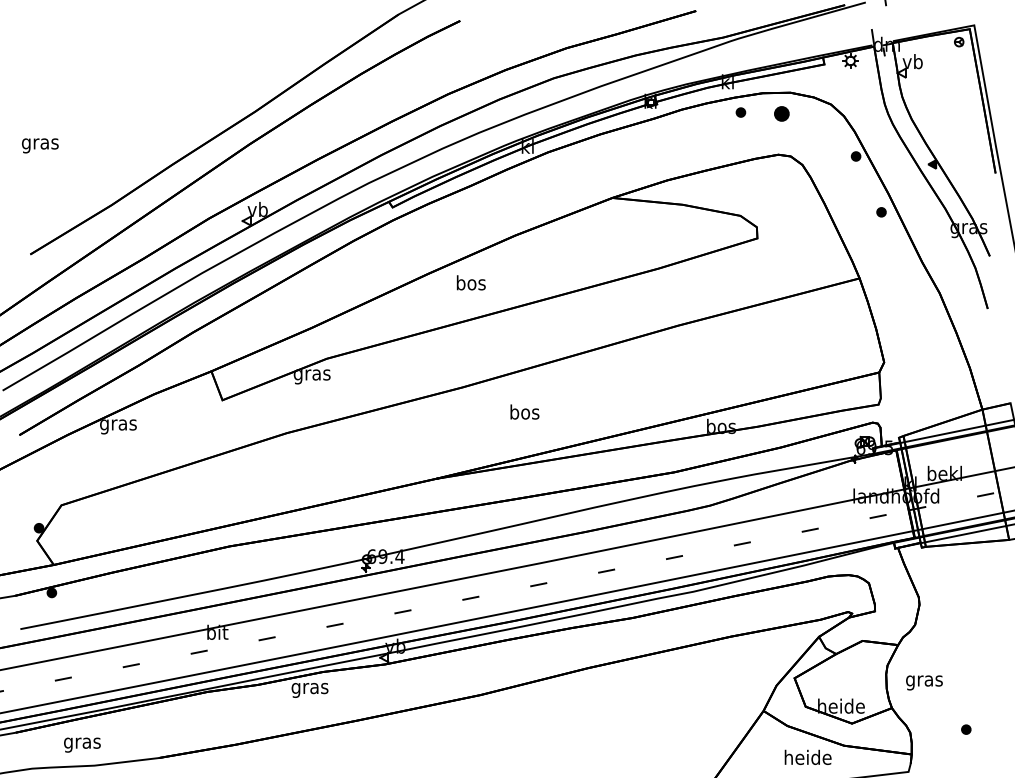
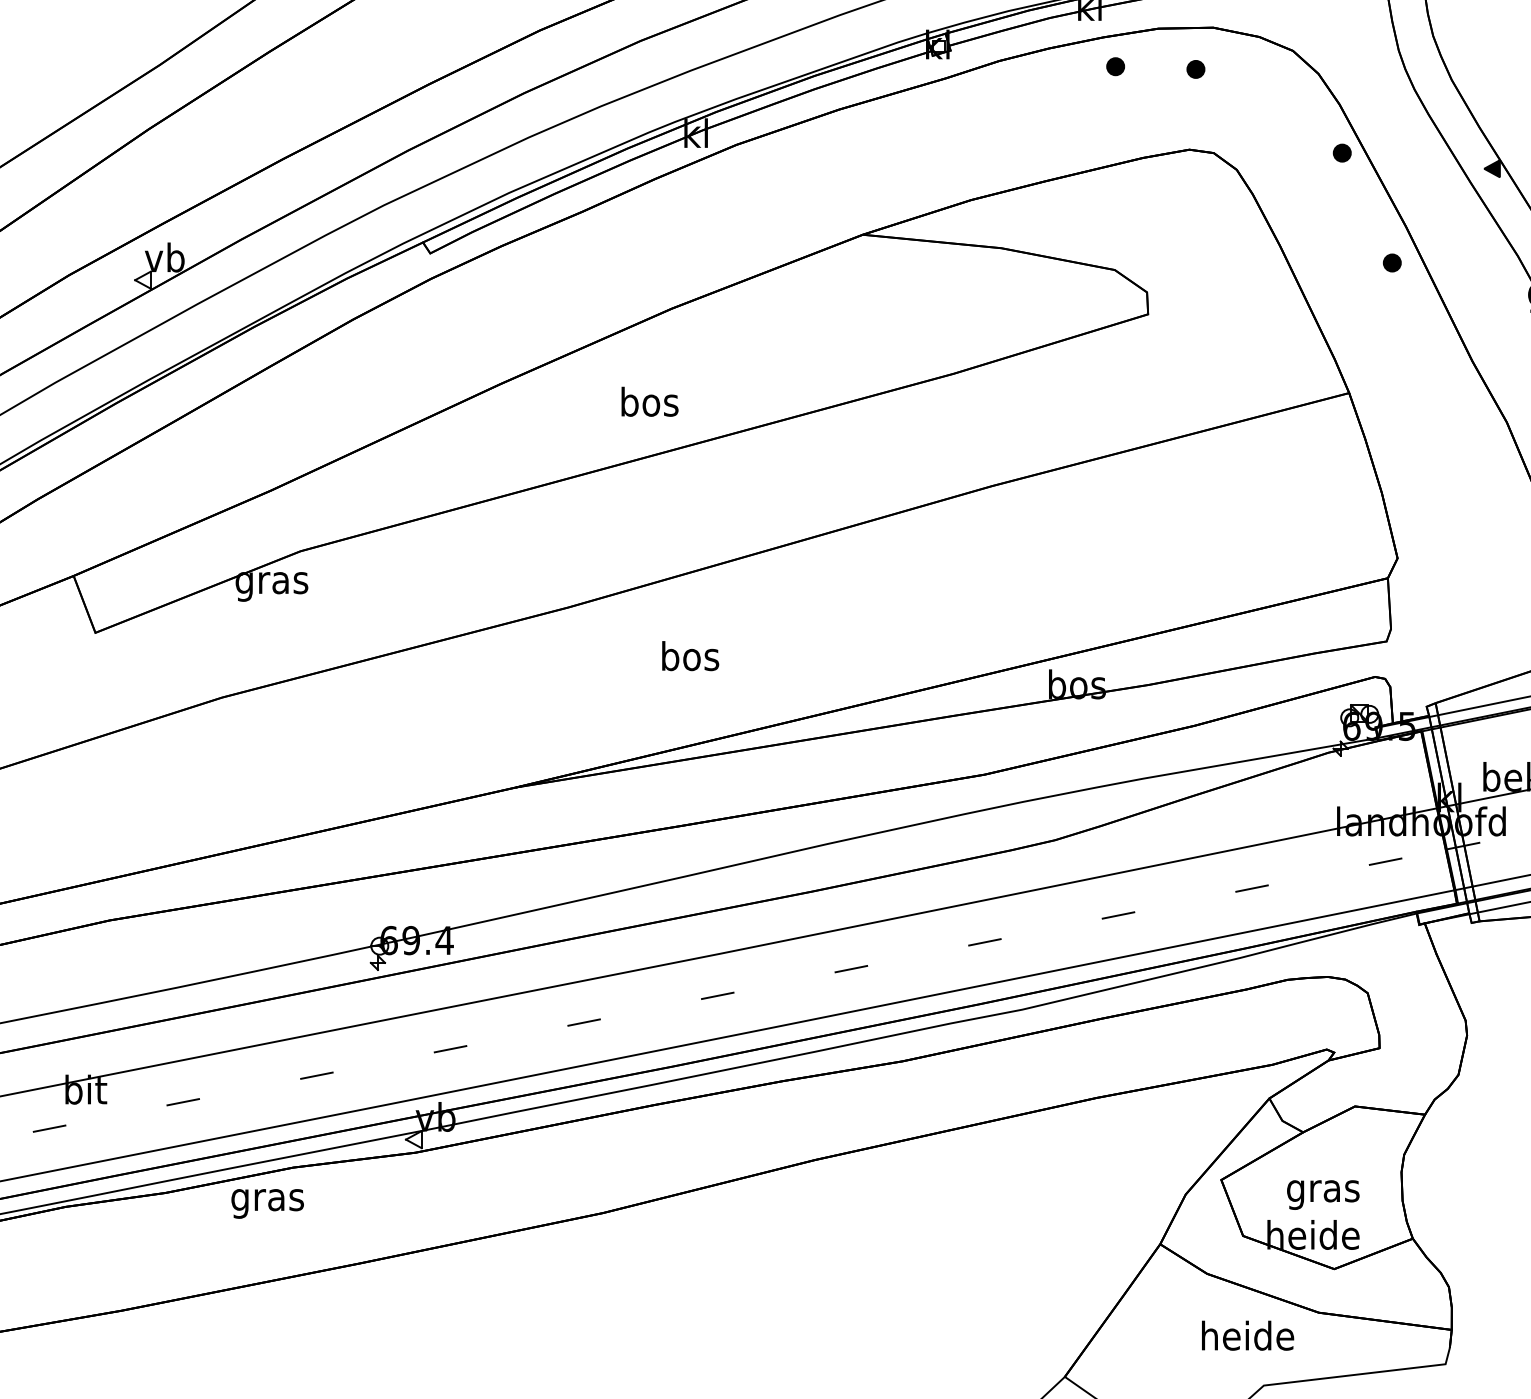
part: (781, 113) -> (1195, 68), size x0.62
text: (470, 282) -> (648, 401), moved
text: (924, 682) -> (1323, 1194), moved

